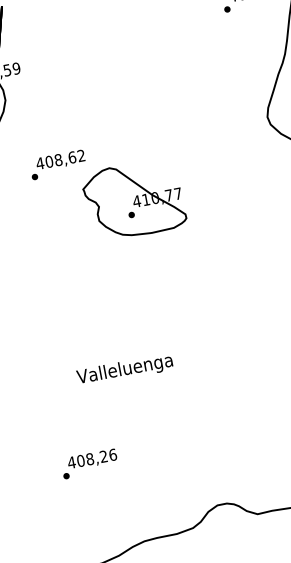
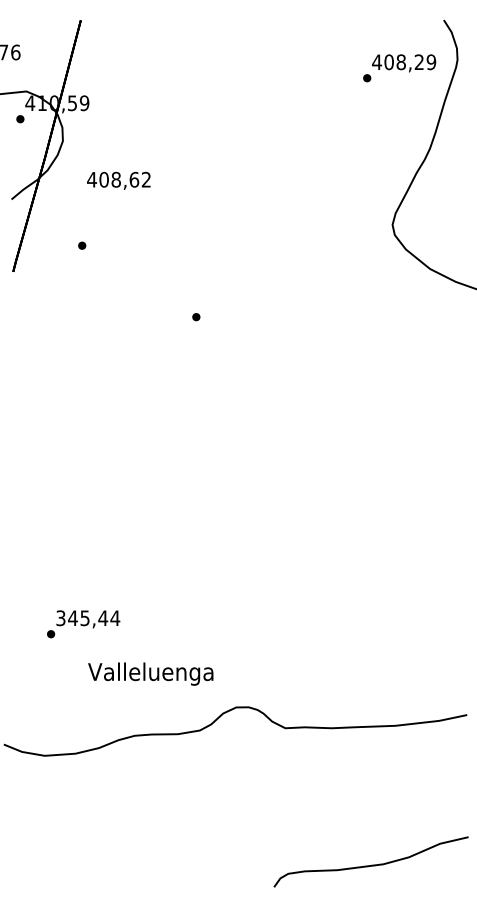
text: (60, 160) -> (118, 180), moved
part: (133, 199) -> (202, 298), removed
text: (124, 369) -> (150, 673), moved
text: (91, 459) -> (87, 618), 408,26 -> 345,44

